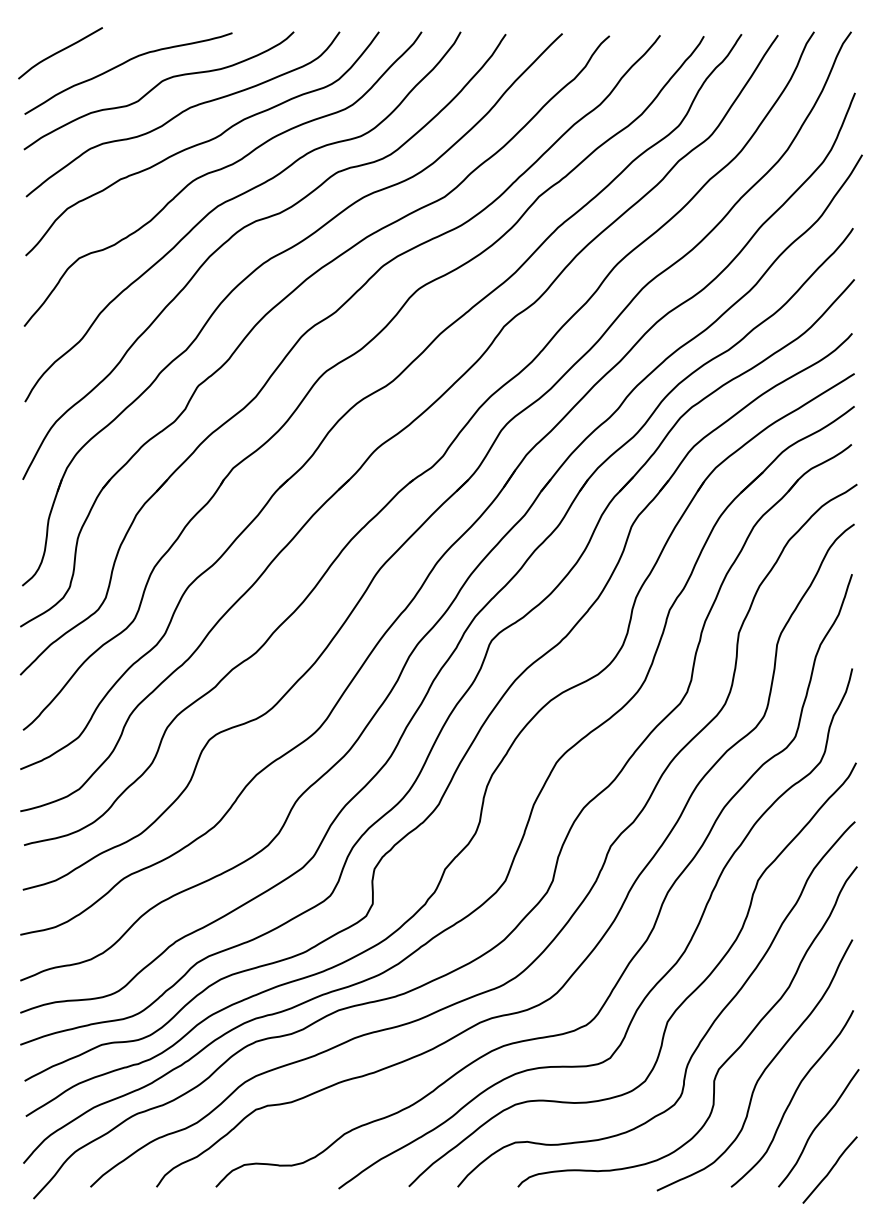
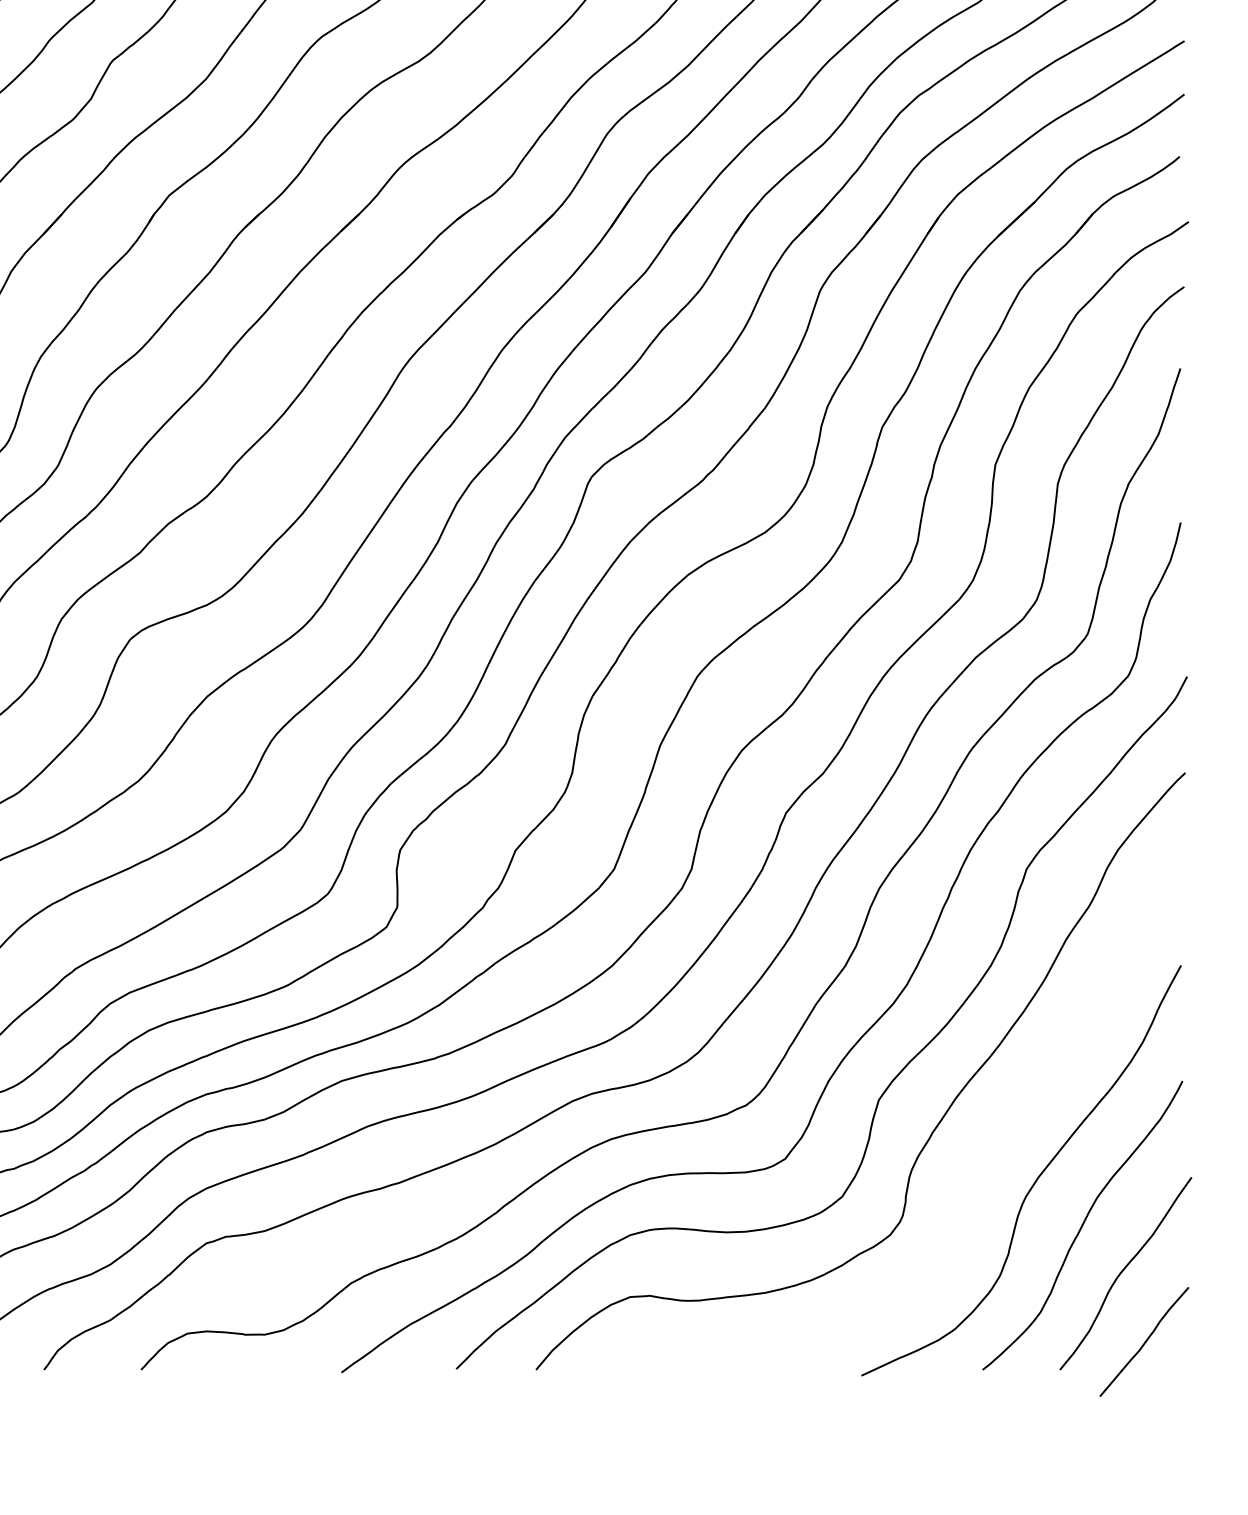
curve: (723, 1062) -> (970, 1166), removed

